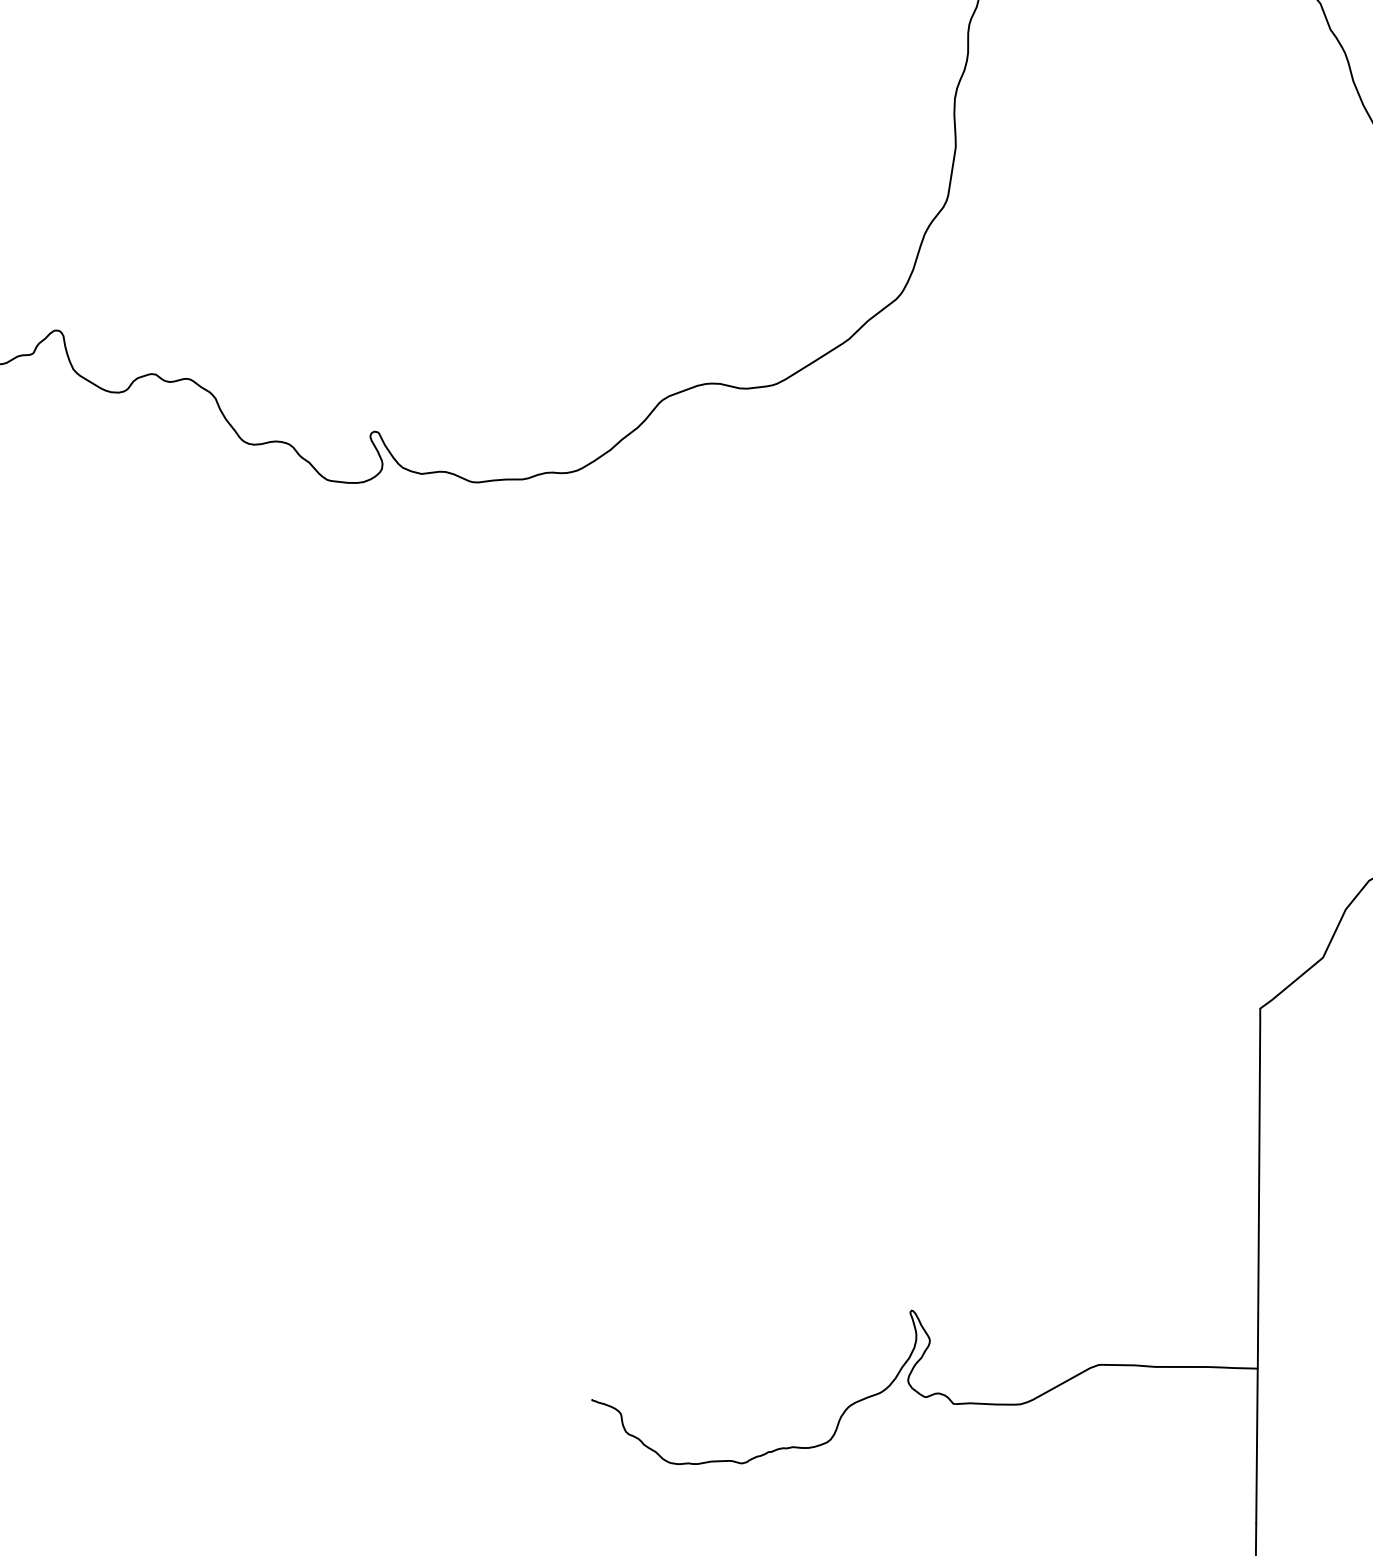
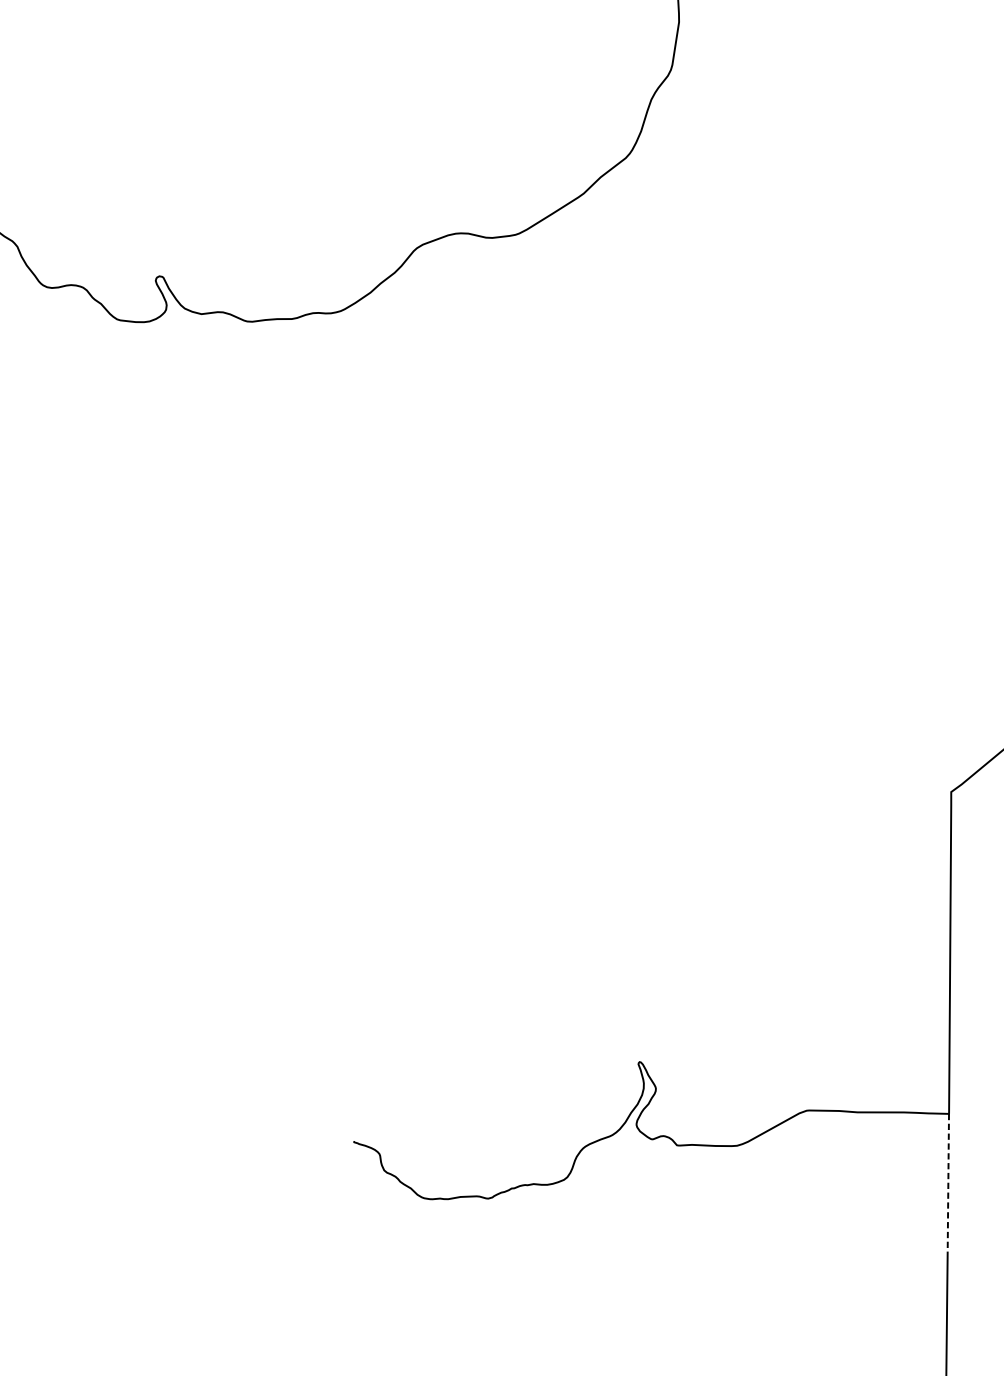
line: (1256, 1446) -> (947, 1183), solid -> dashed

